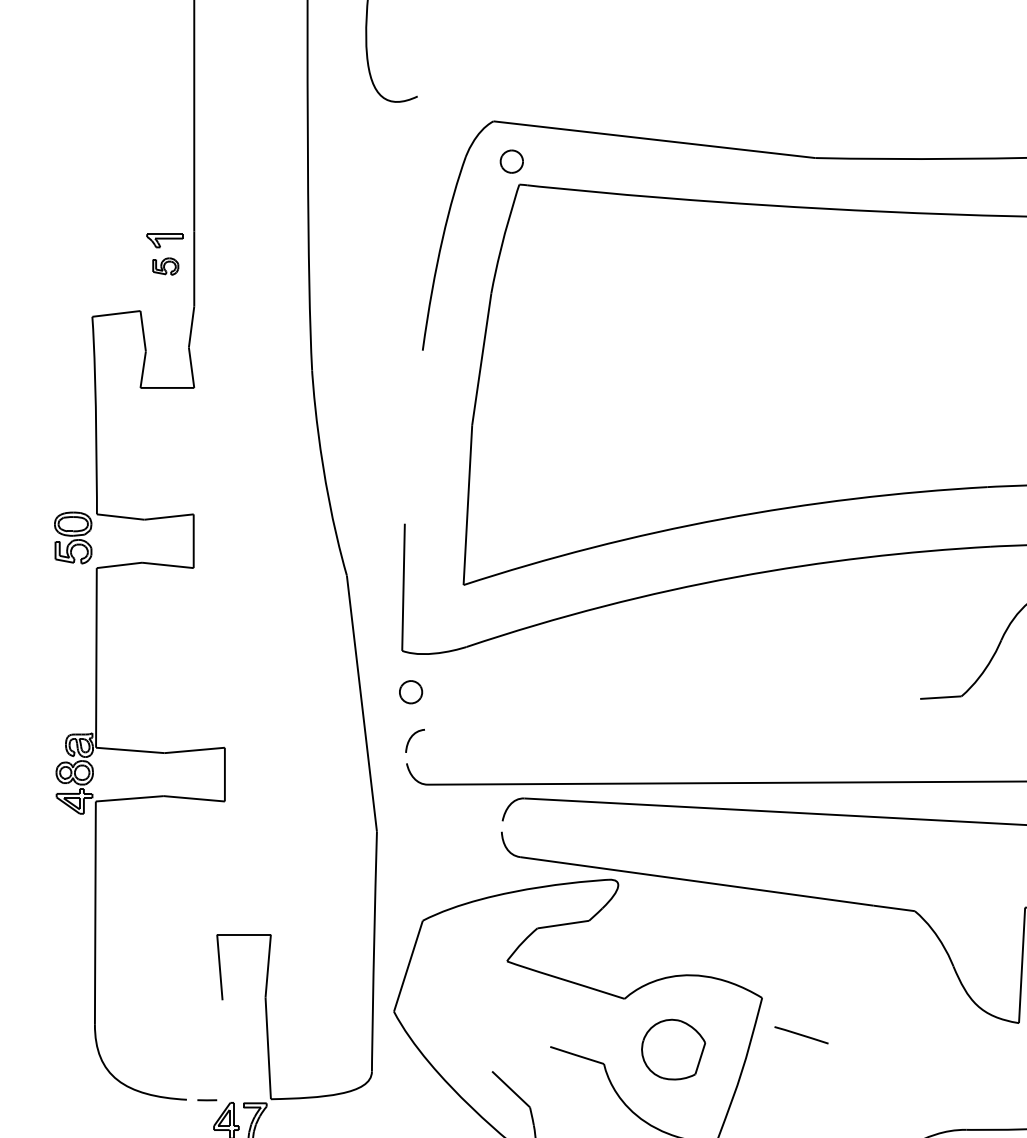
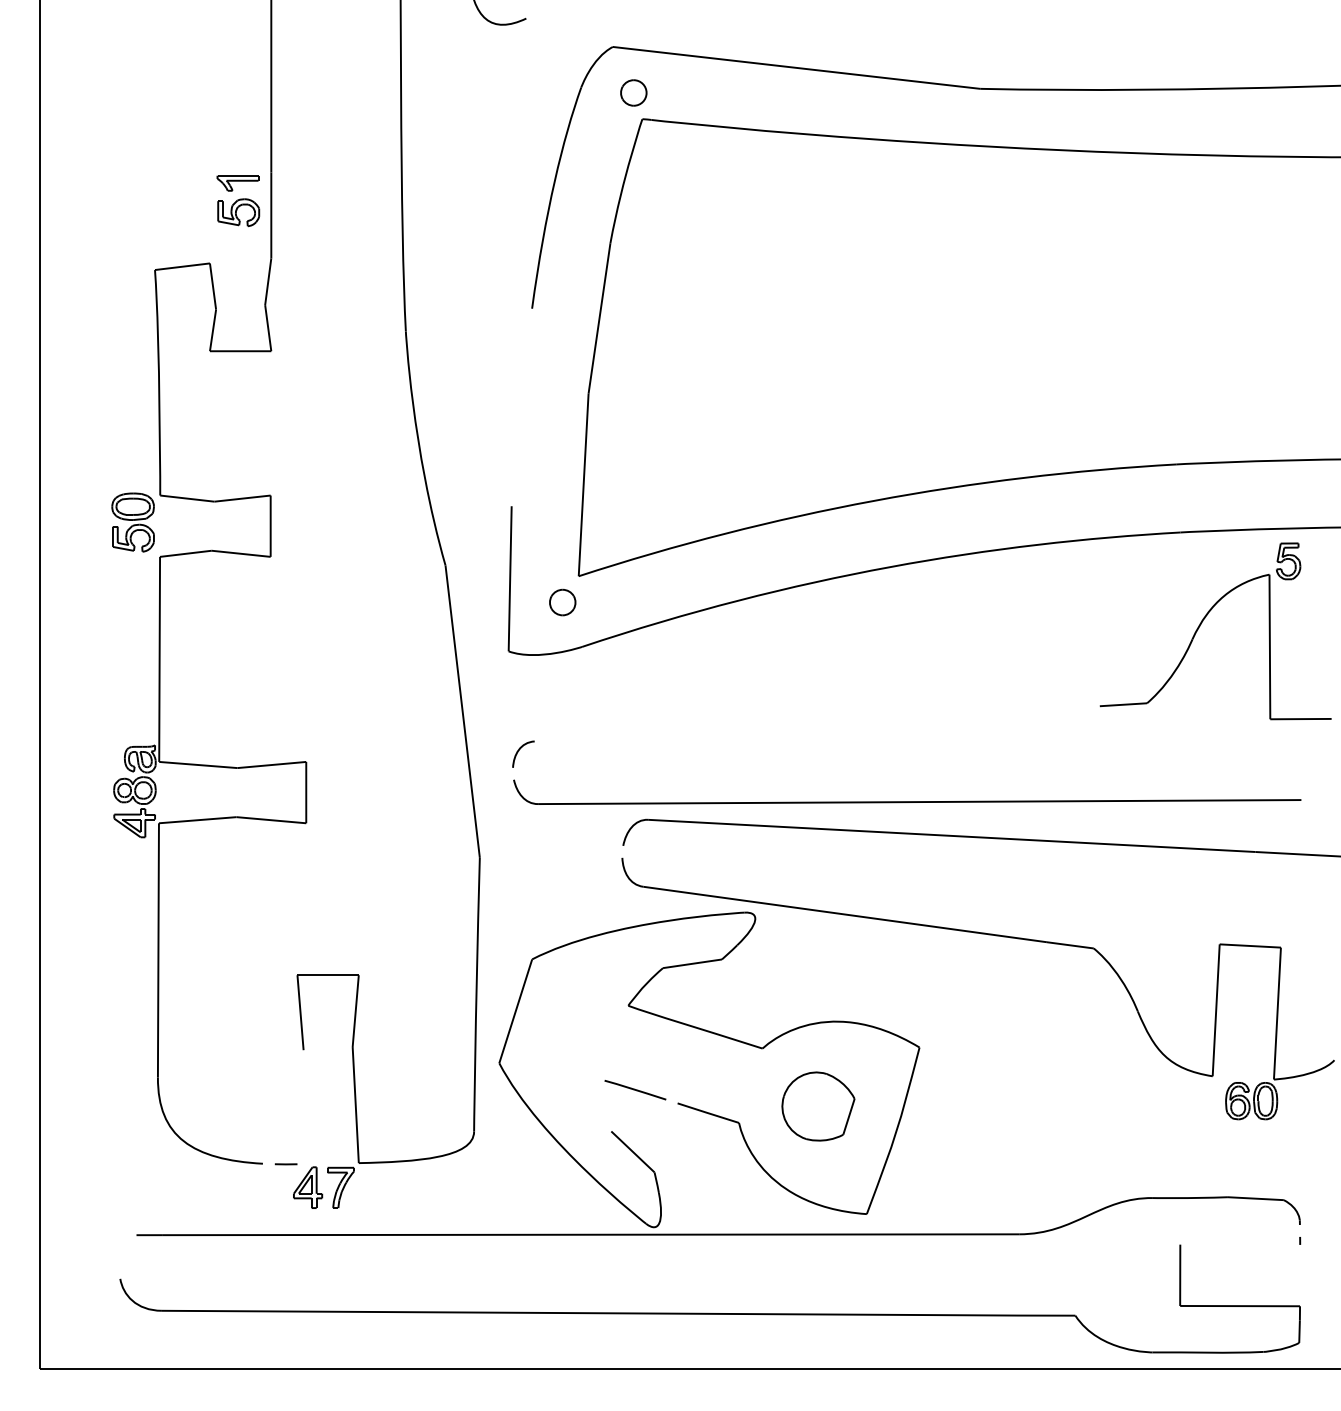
part: (165, 266) -> (238, 212), size x1.43
part: (410, 692) -> (562, 602), moved
line: (801, 1035) -> (635, 1090), moved

